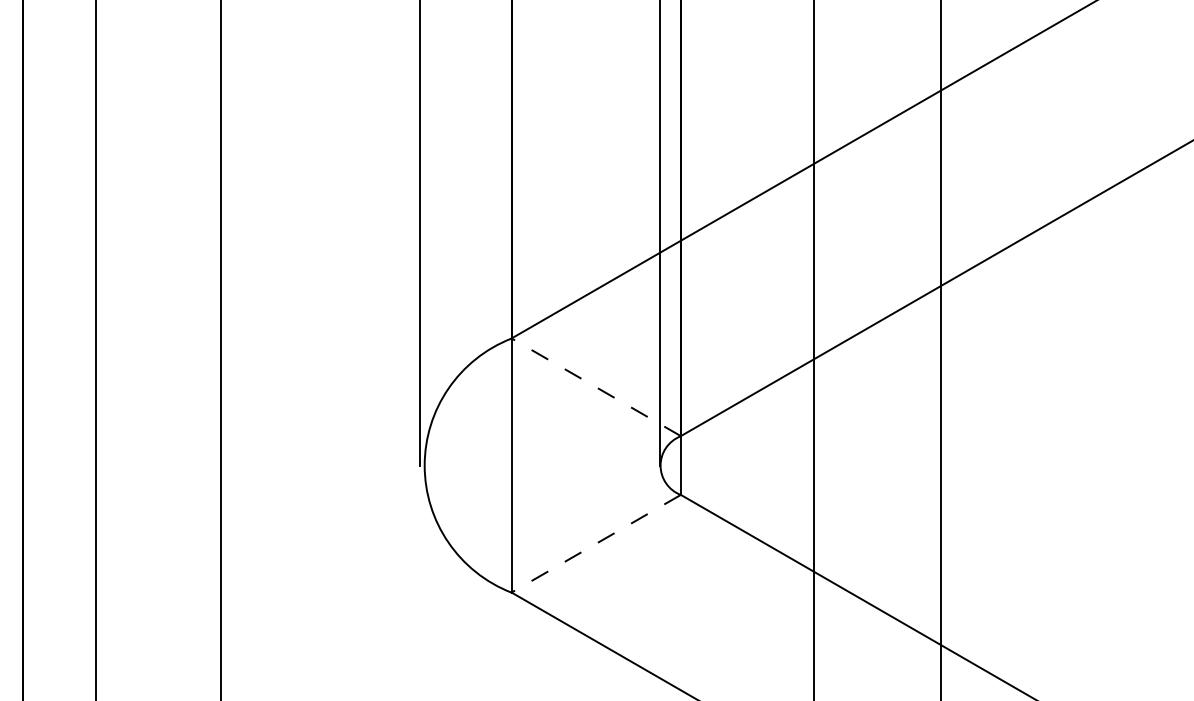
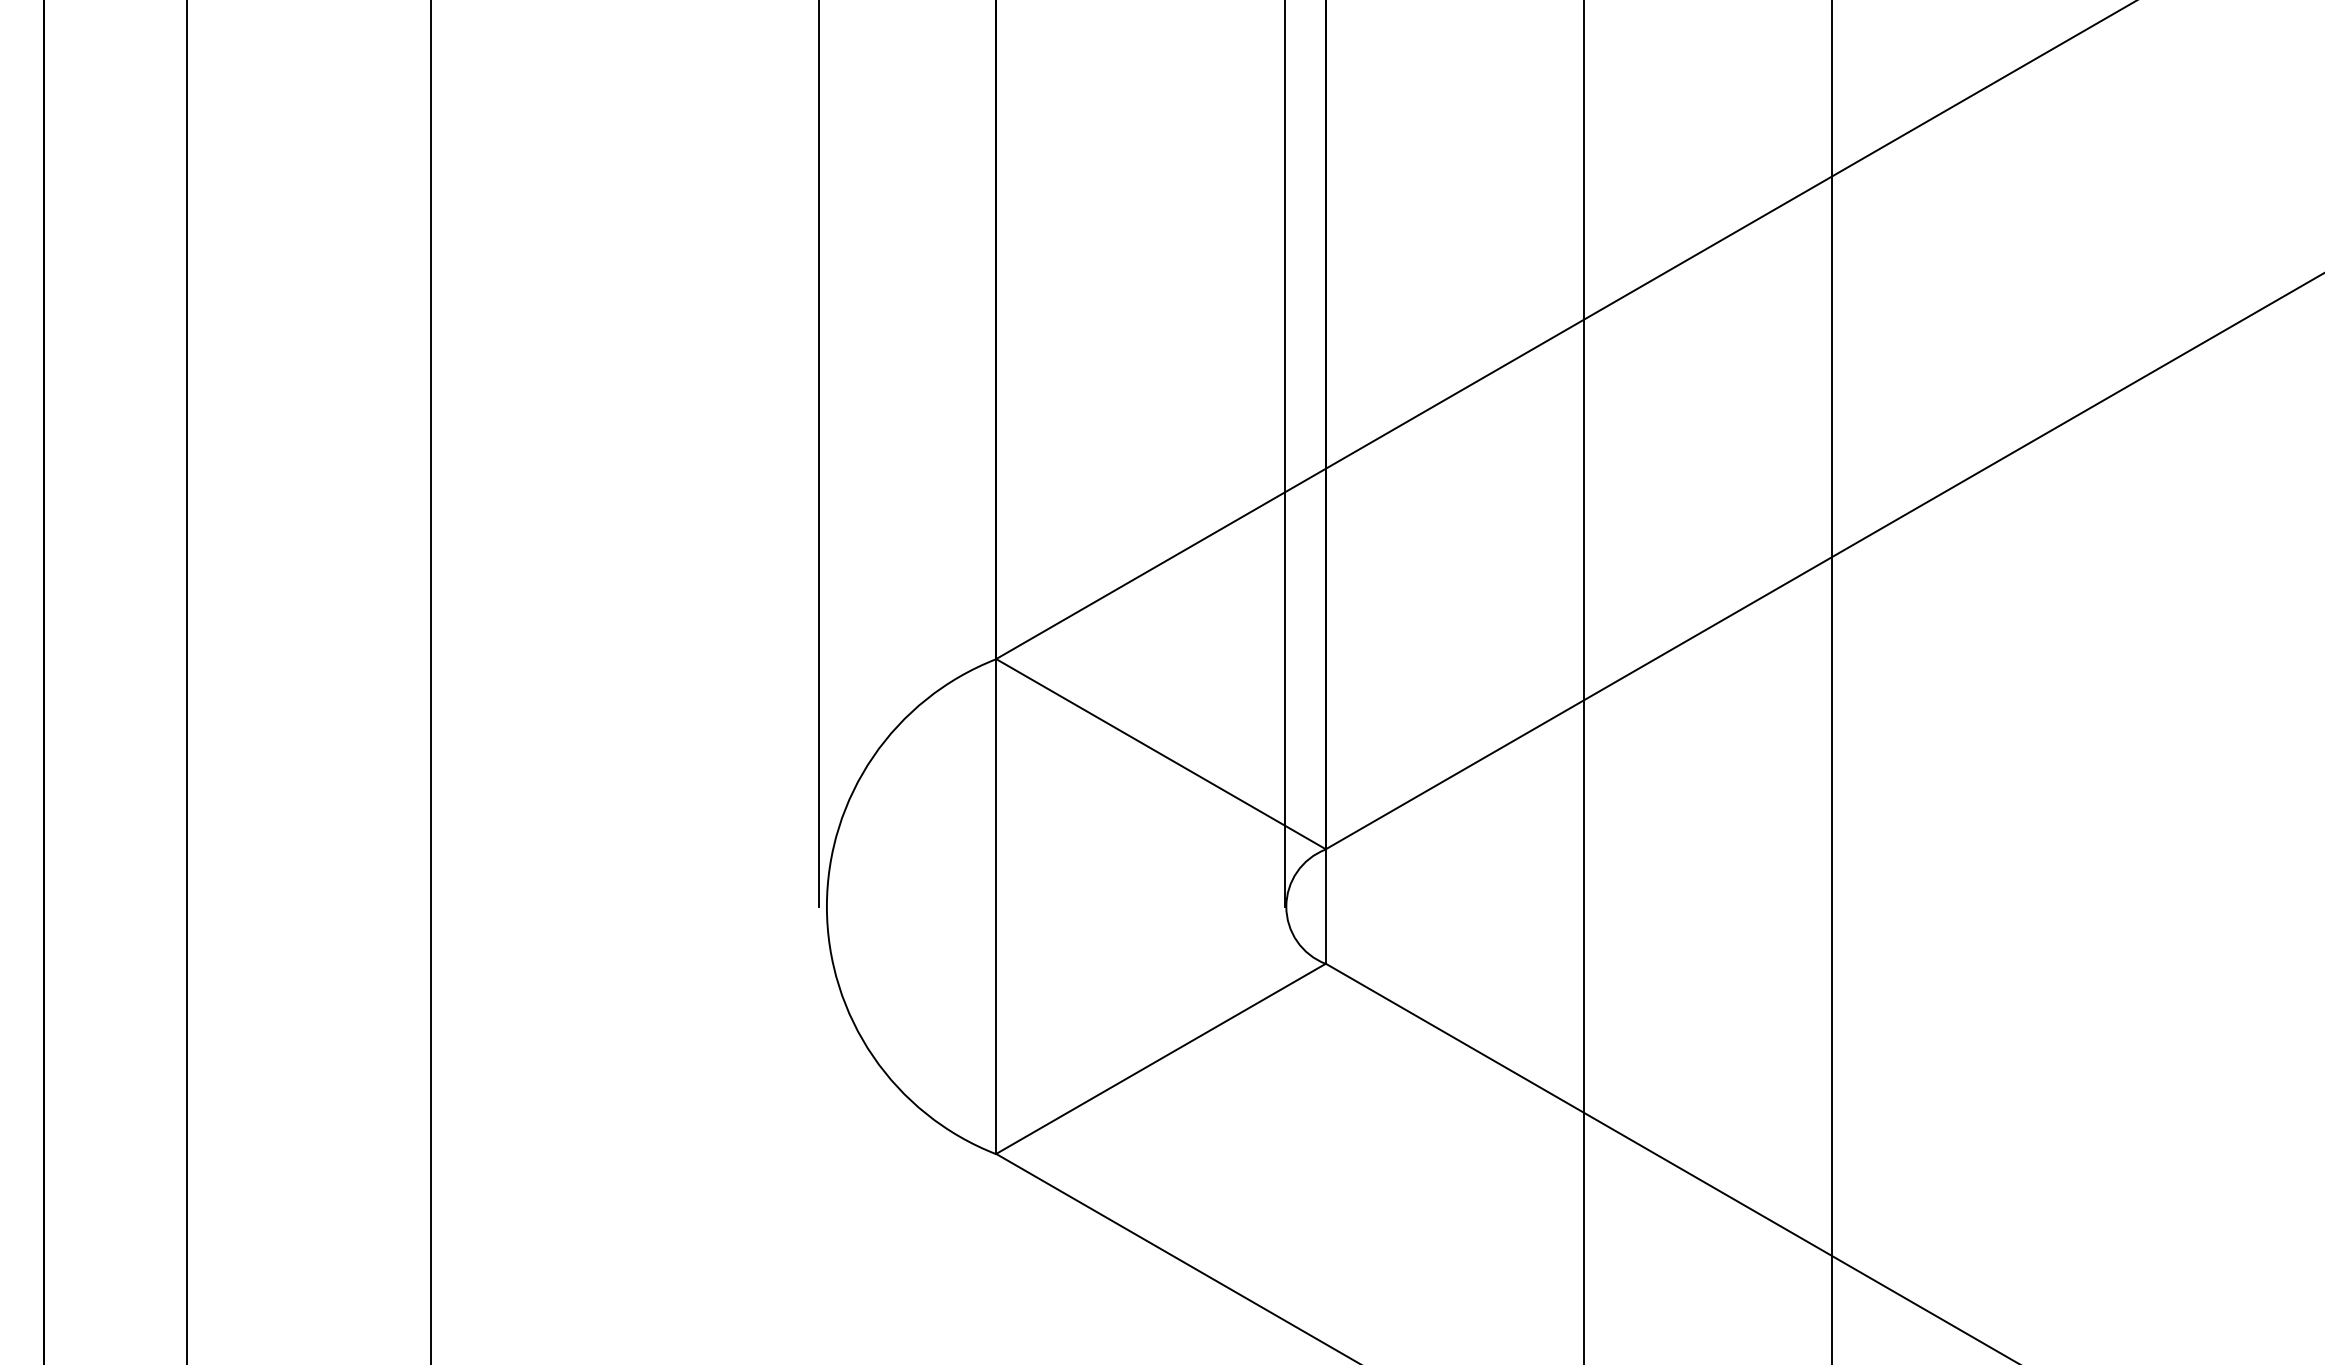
line: (596, 387) -> (1161, 754), dashed -> solid
line: (596, 543) -> (1161, 1058), dashed -> solid

